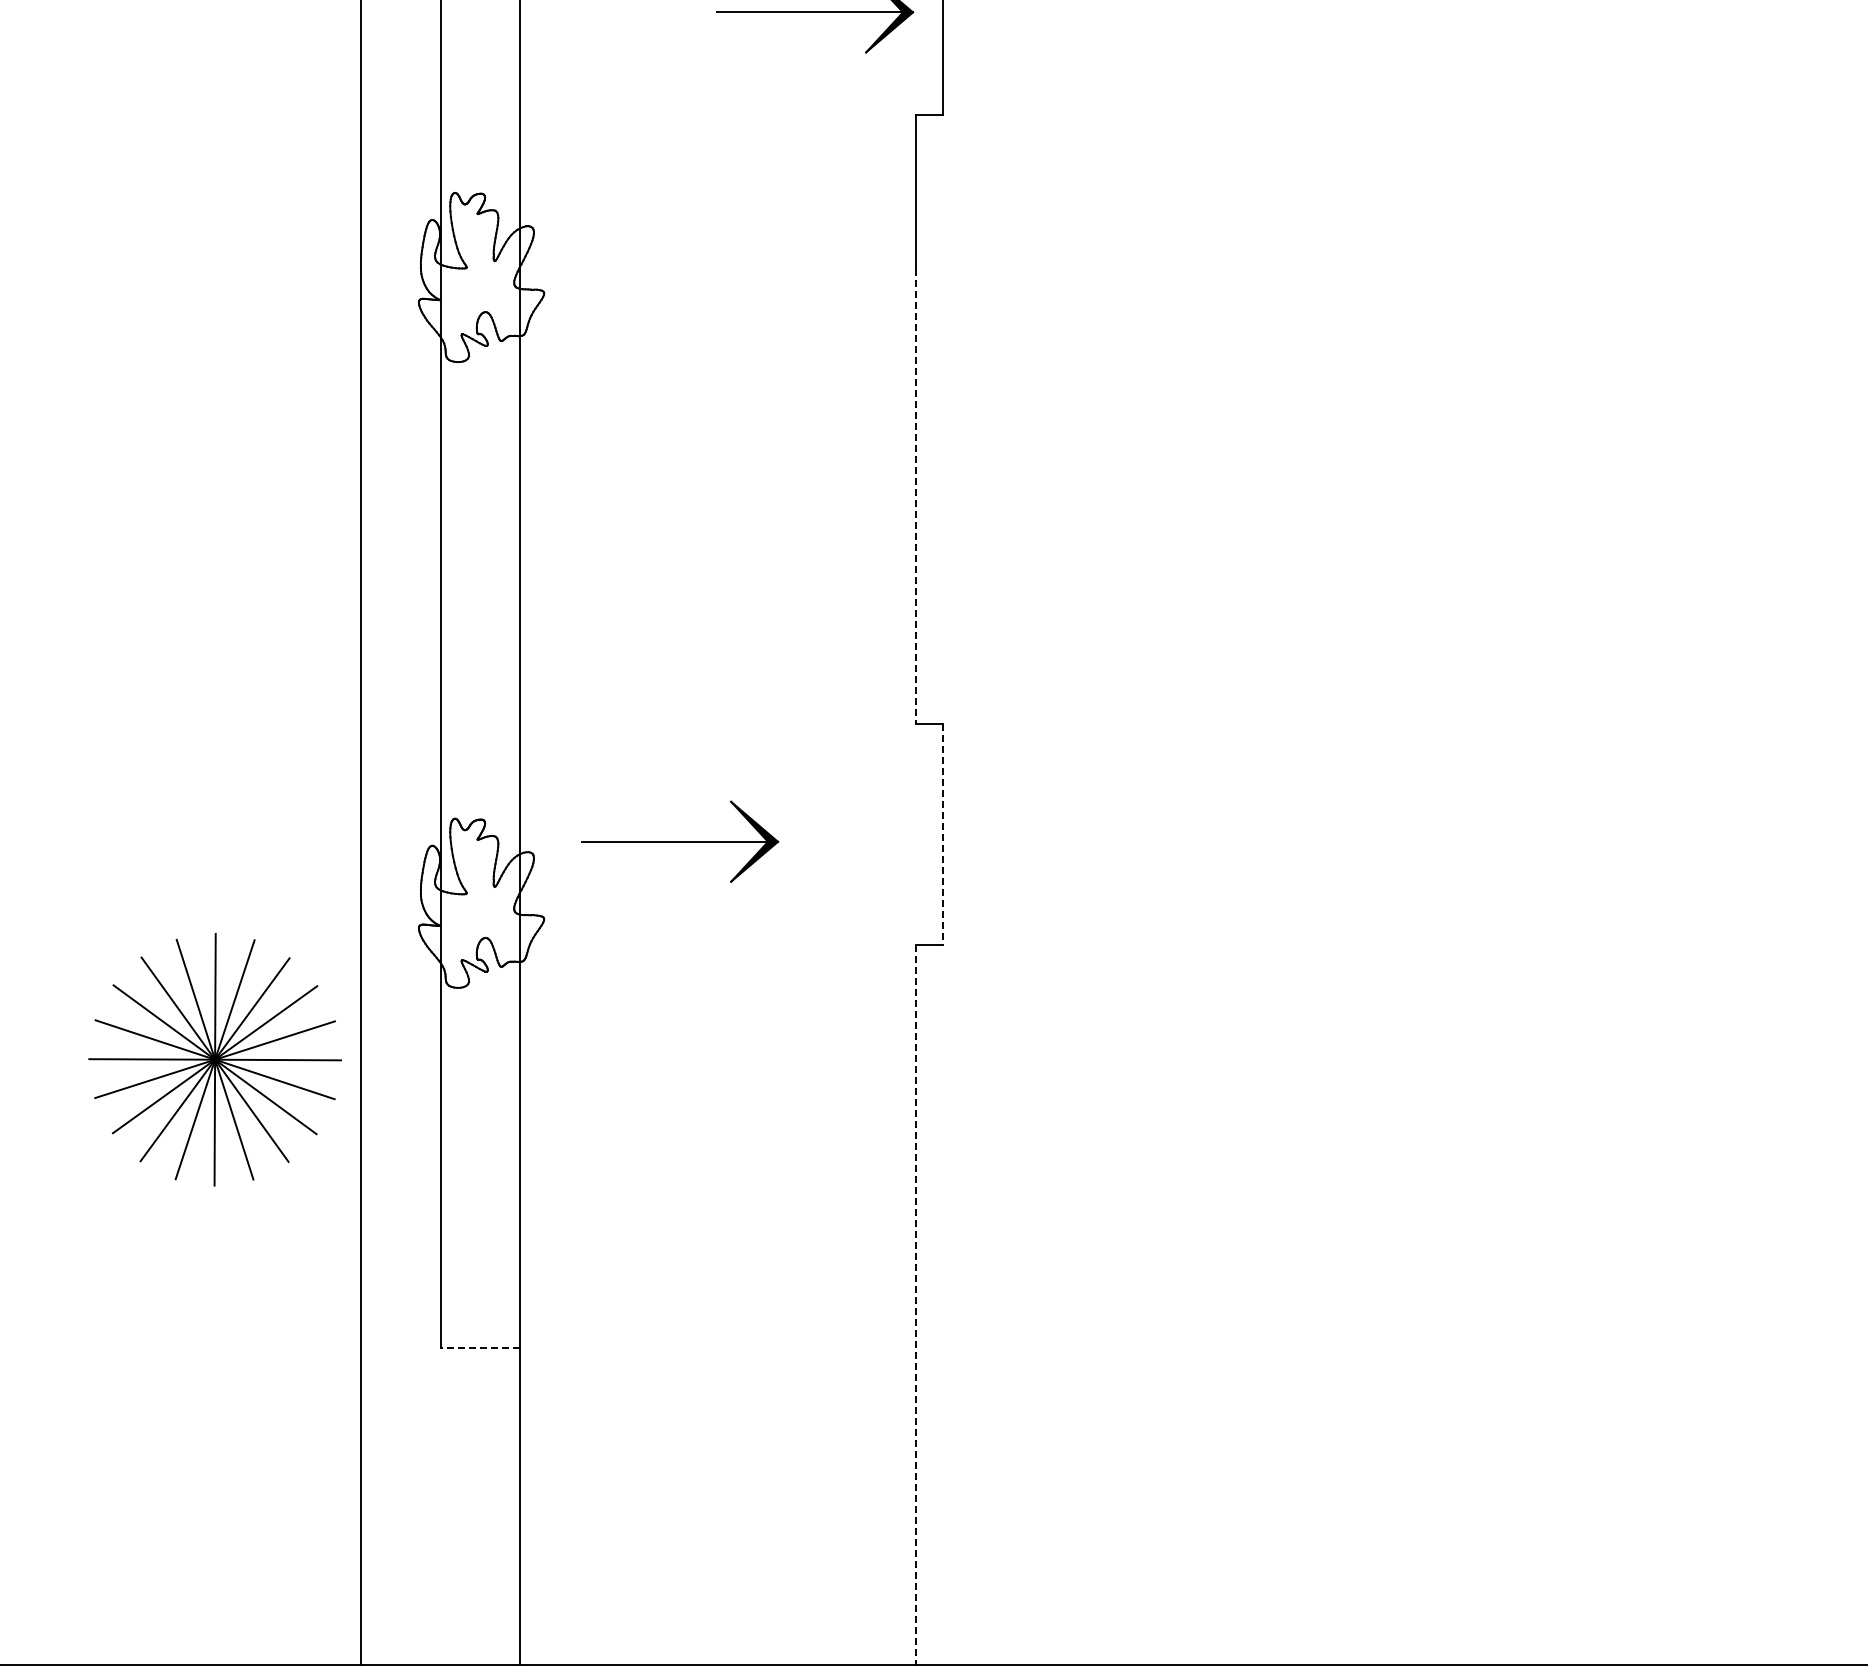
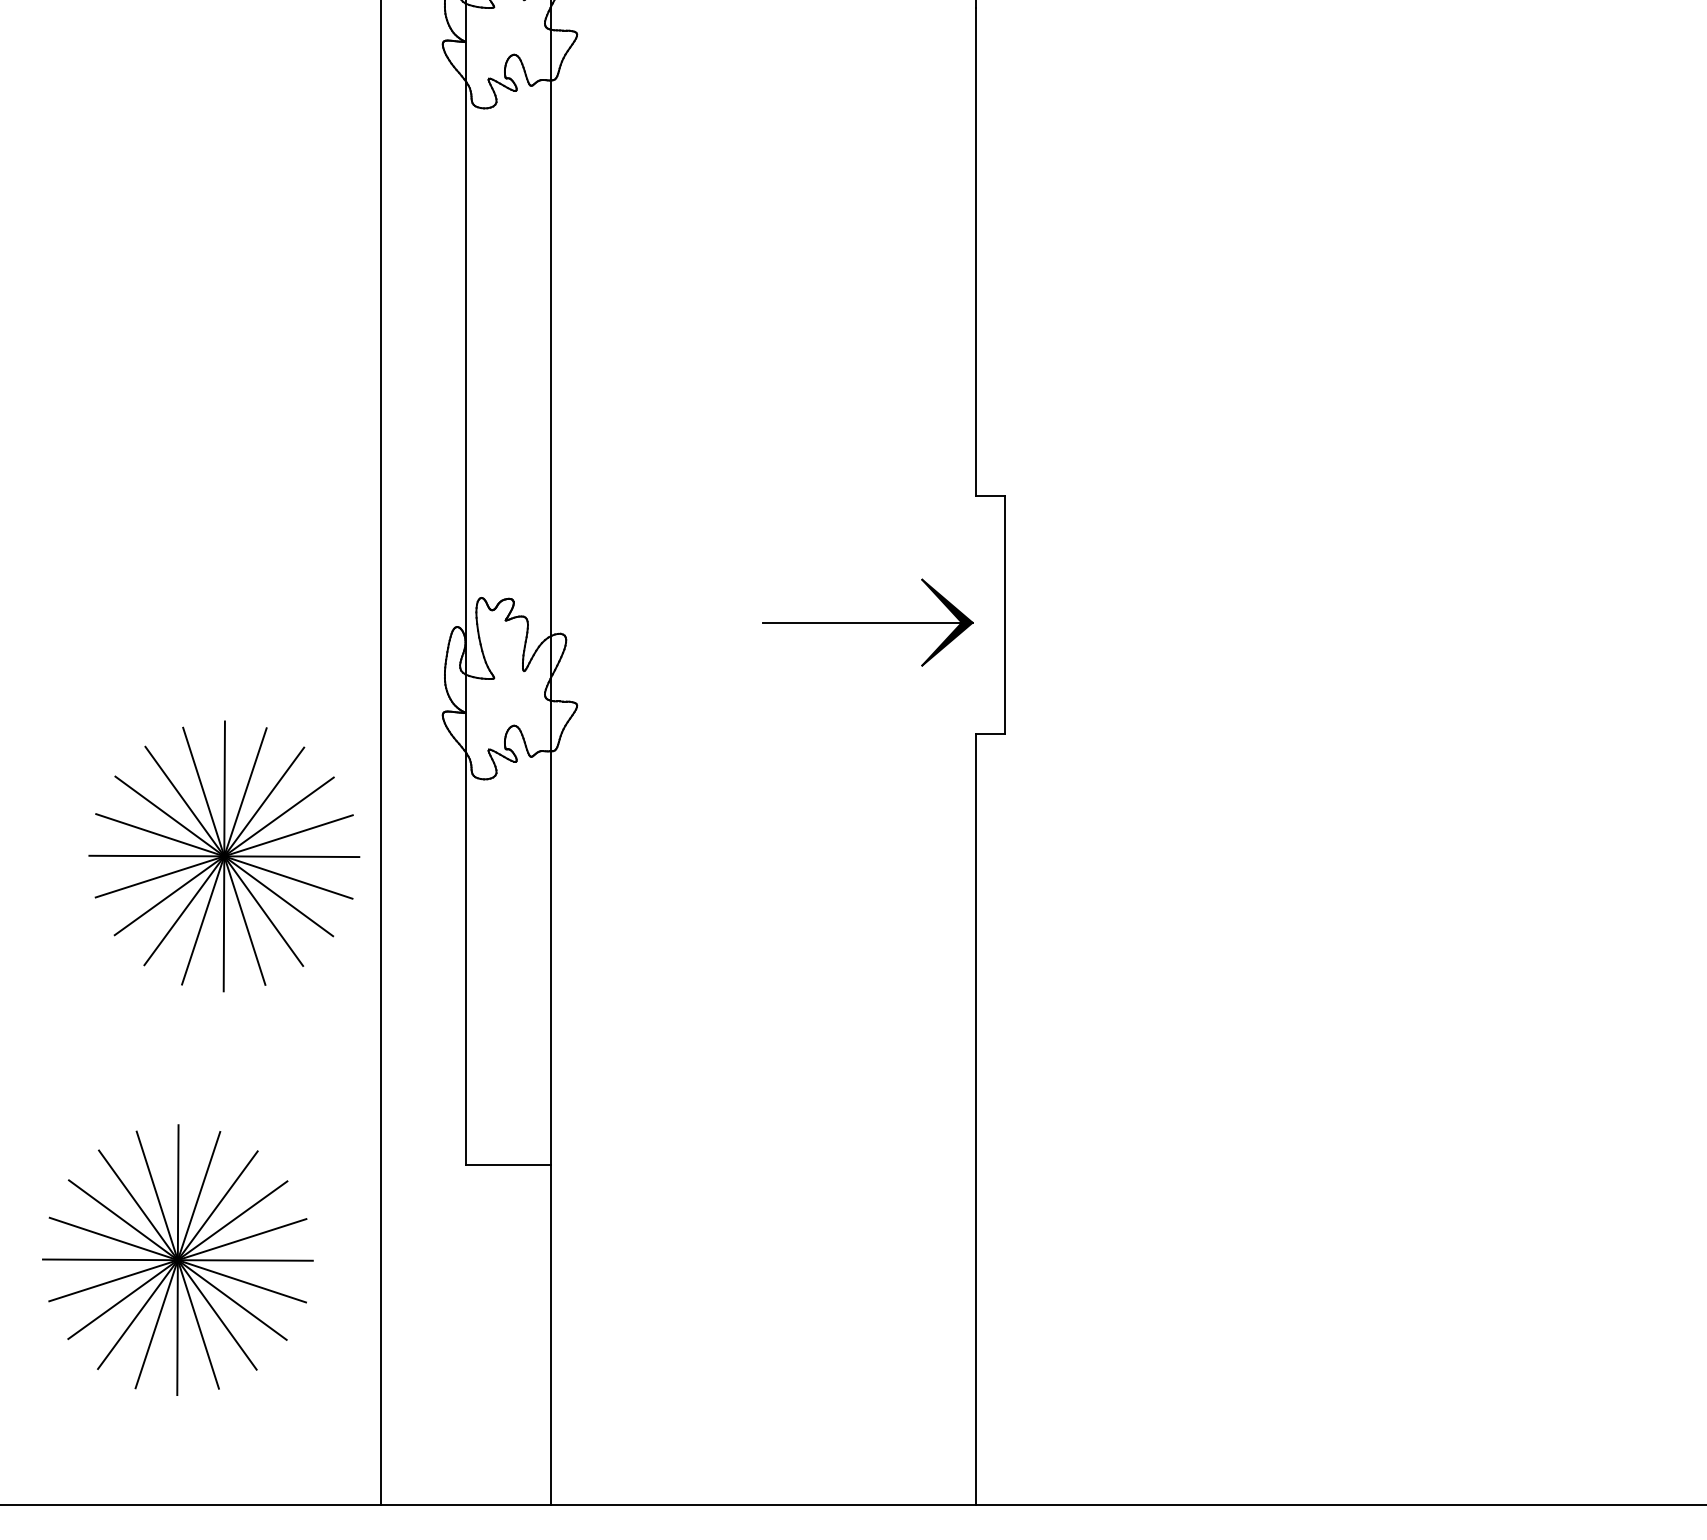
line: (915, 496) -> (975, 252), dashed -> solid
line: (942, 834) -> (1004, 614), dashed -> solid
part: (680, 841) -> (868, 622), moved
line: (915, 1304) -> (975, 1118), dashed -> solid
line: (480, 1347) -> (508, 1164), dashed -> solid
part: (171, 1435) -> (177, 1259), added

